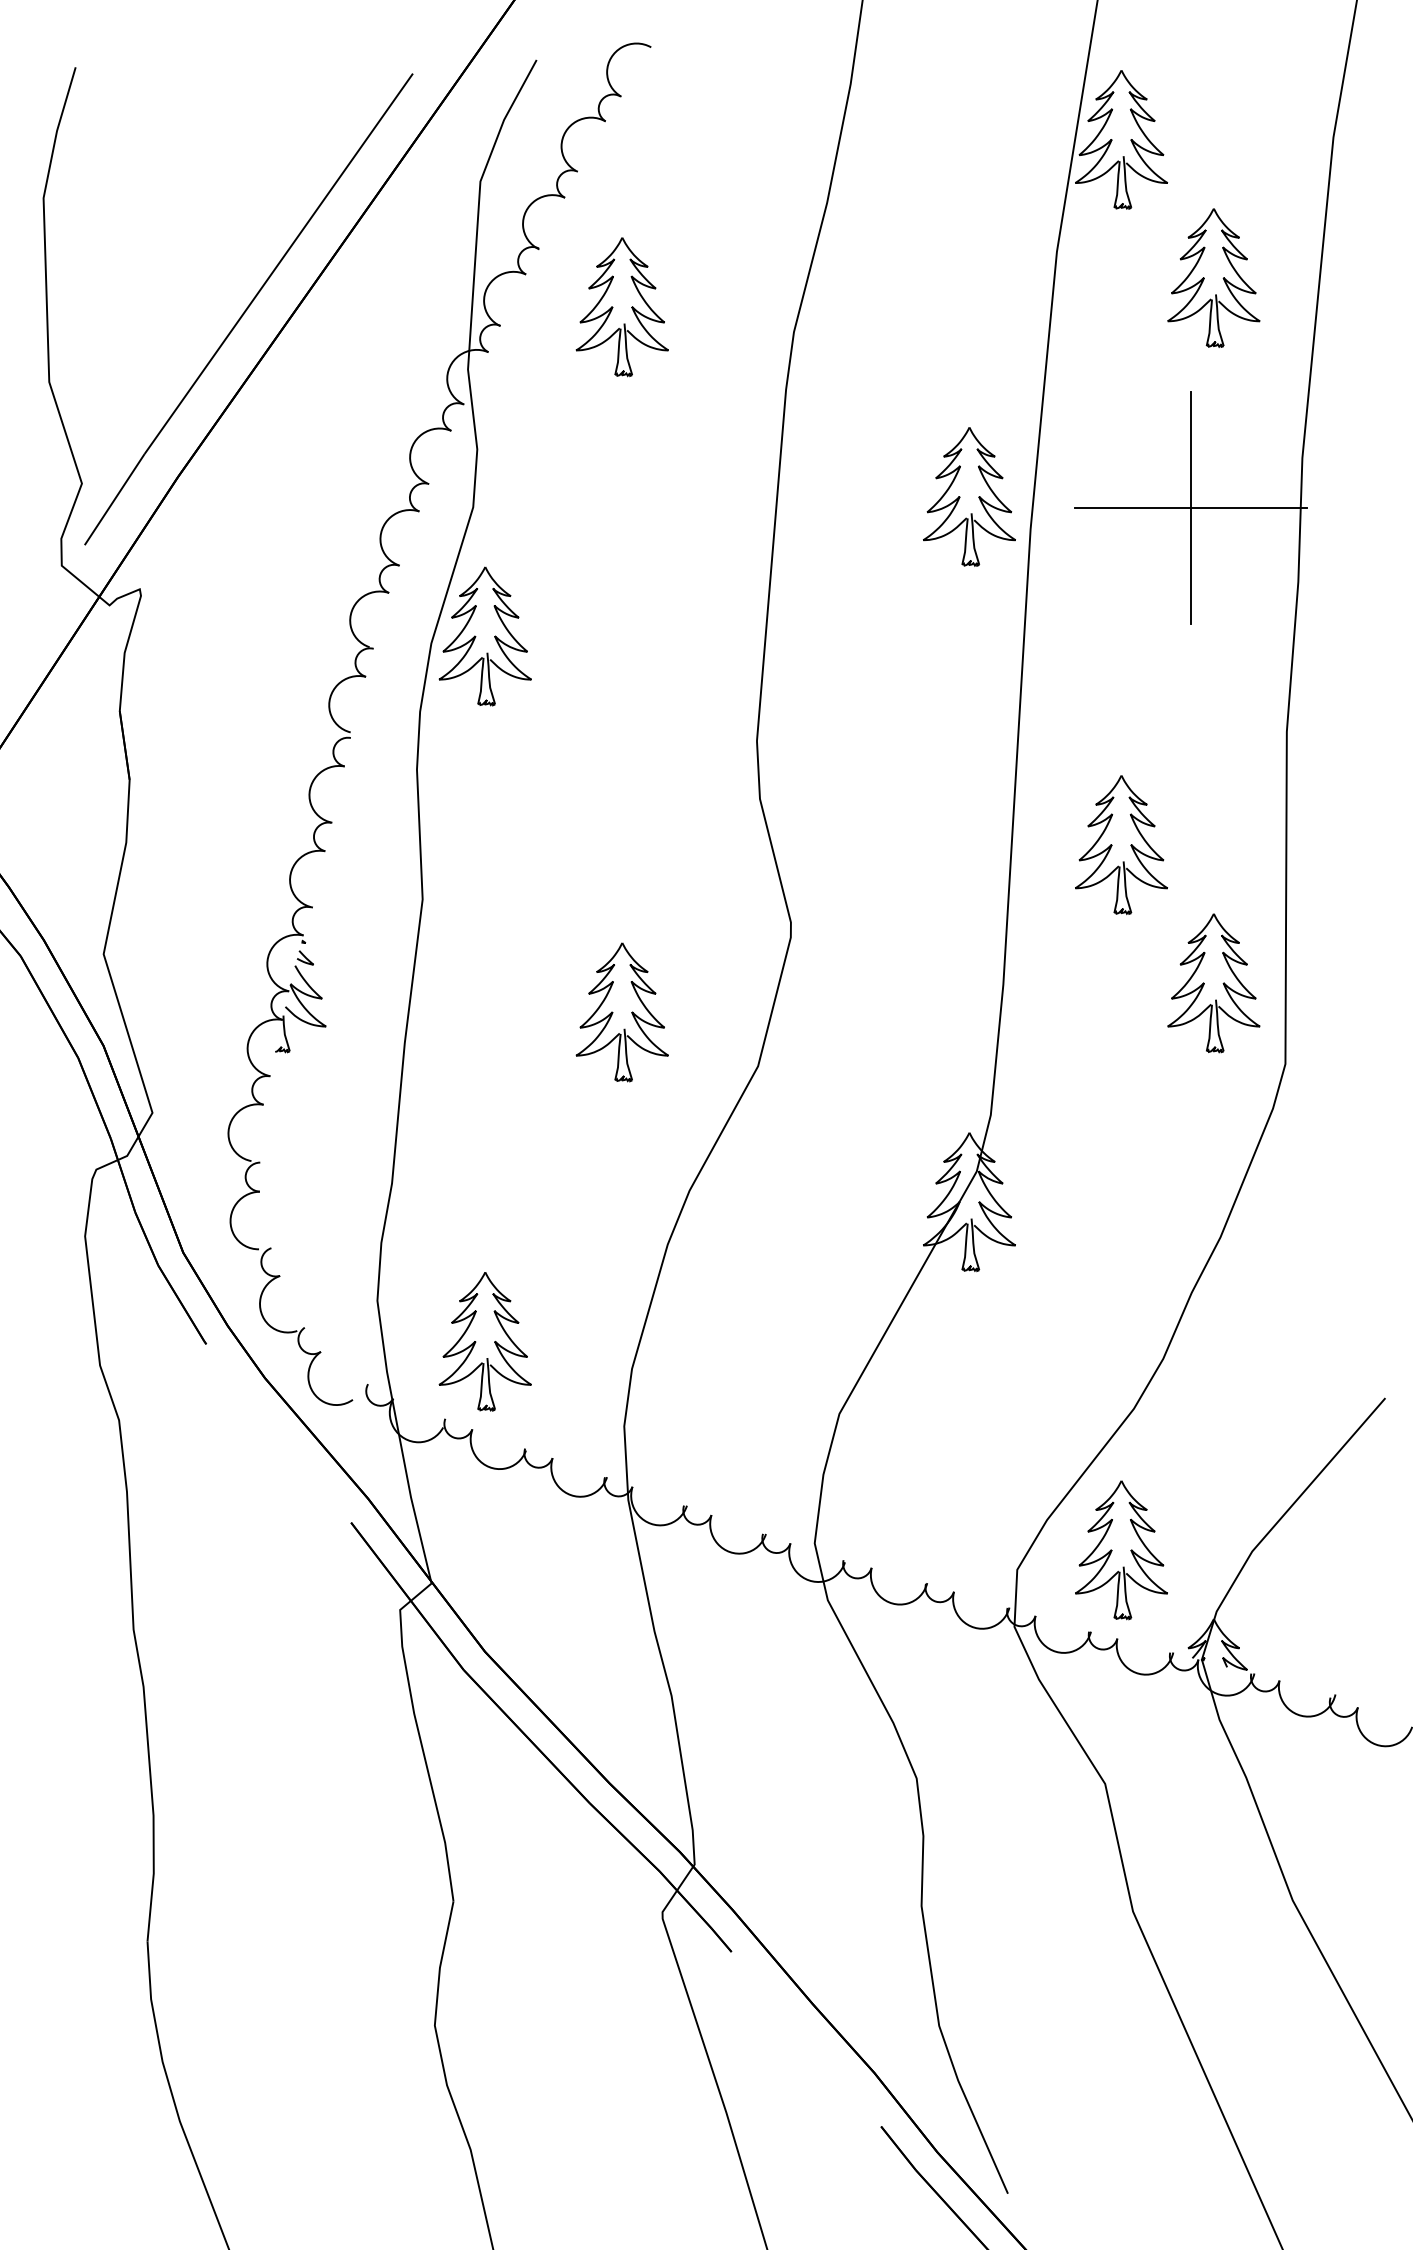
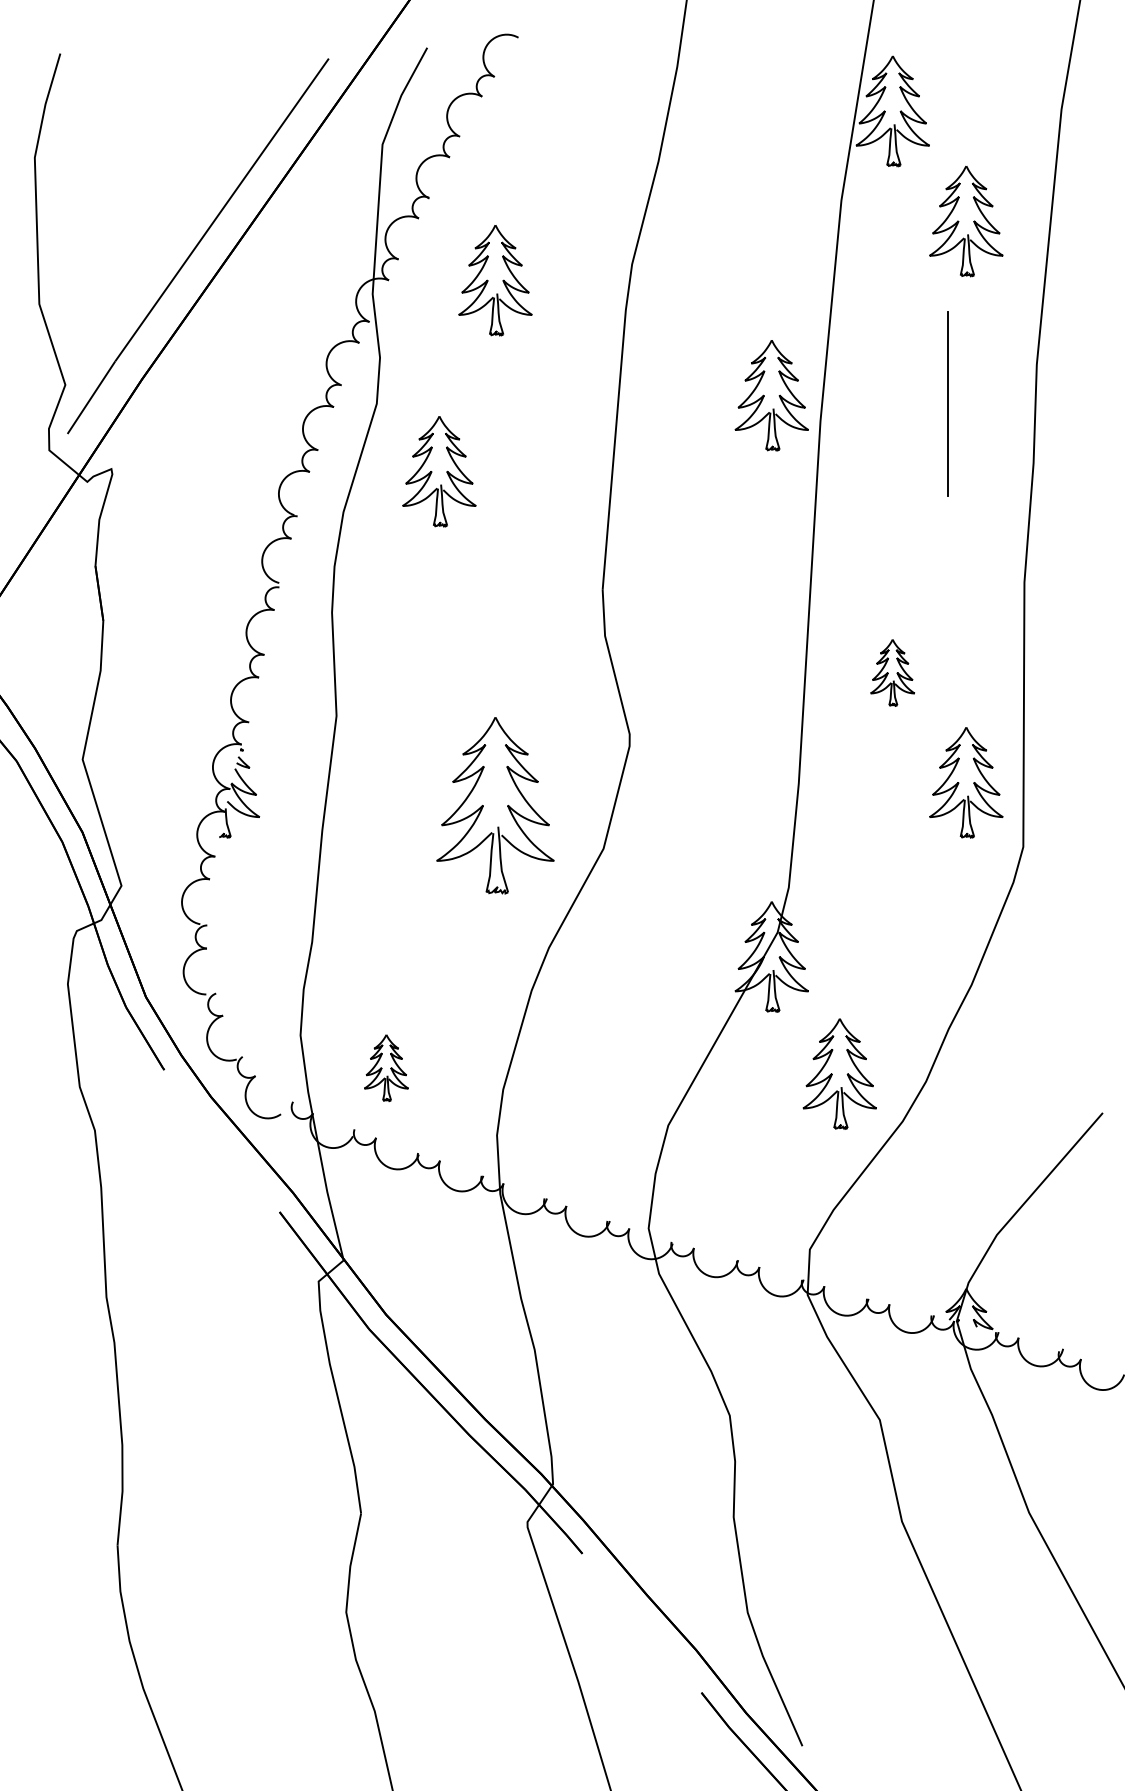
part: (622, 307) -> (495, 280), moved
line: (1190, 508) -> (947, 404), removed
part: (485, 636) -> (439, 471), moved
part: (1121, 844) -> (892, 672), size x0.6
part: (622, 1011) -> (495, 805), size x1.6
part: (485, 1341) -> (386, 1067), size x0.6
part: (1121, 1549) -> (839, 1073), moved

